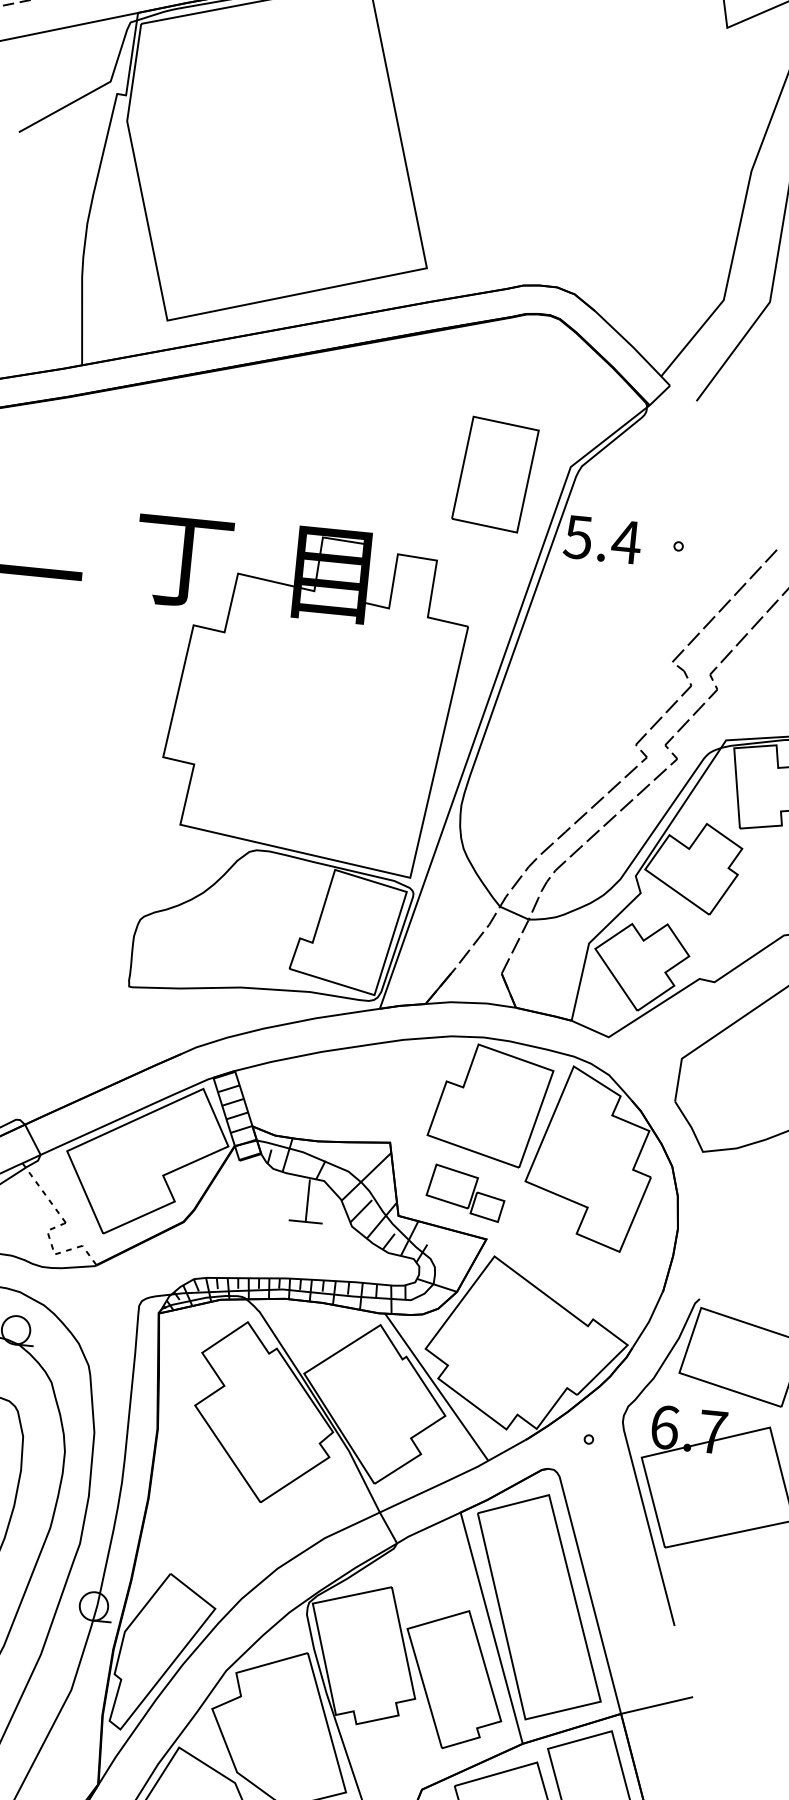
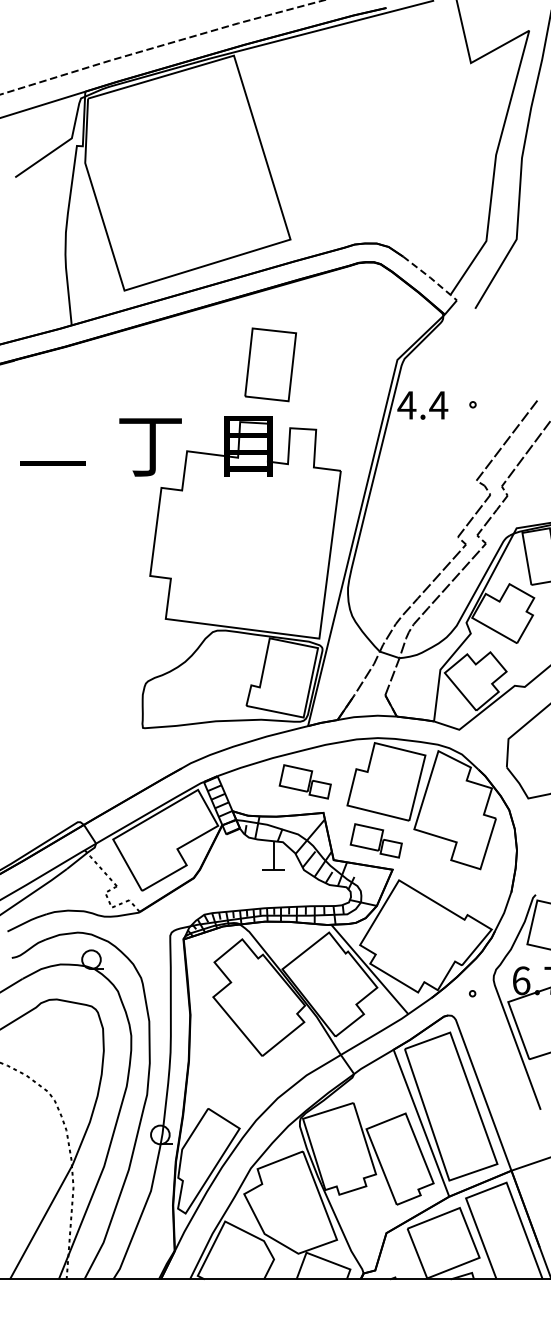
line: (634, 348) -> (431, 278), solid -> dashed
part: (495, 474) -> (270, 364), moved
text: (577, 537) -> (406, 405), 5.4 -> 4.4
part: (366, 1092) -> (304, 781), added

